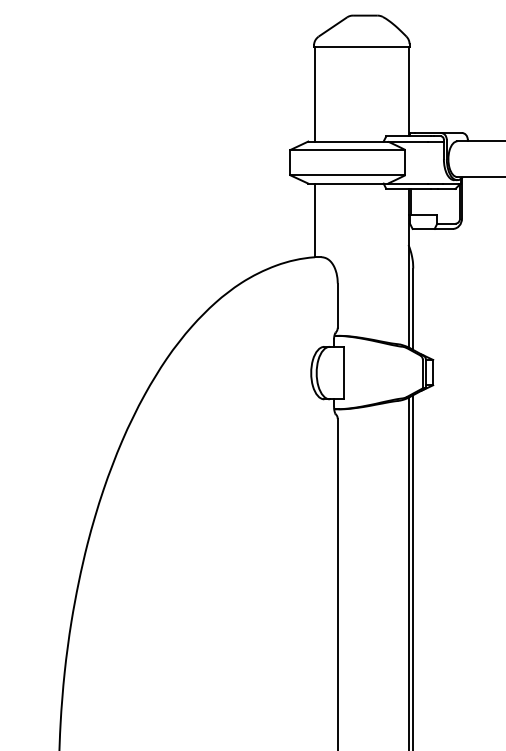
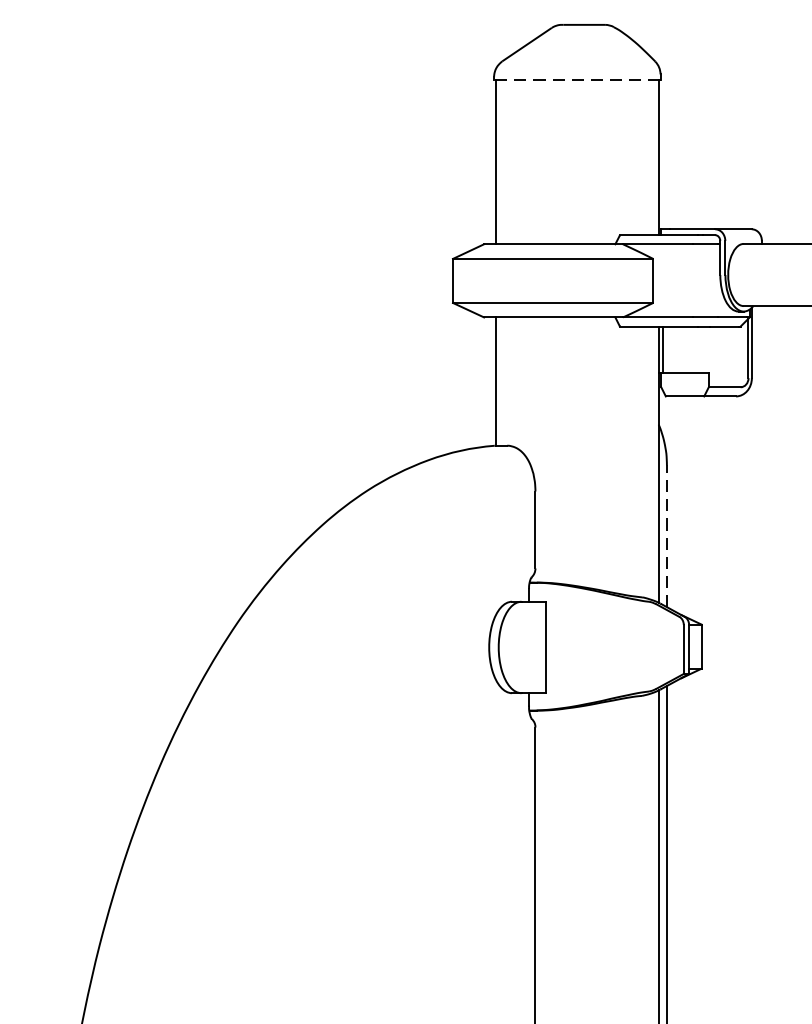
line: (361, 47) -> (576, 80), solid -> dashed
line: (413, 309) -> (667, 536), solid -> dashed

